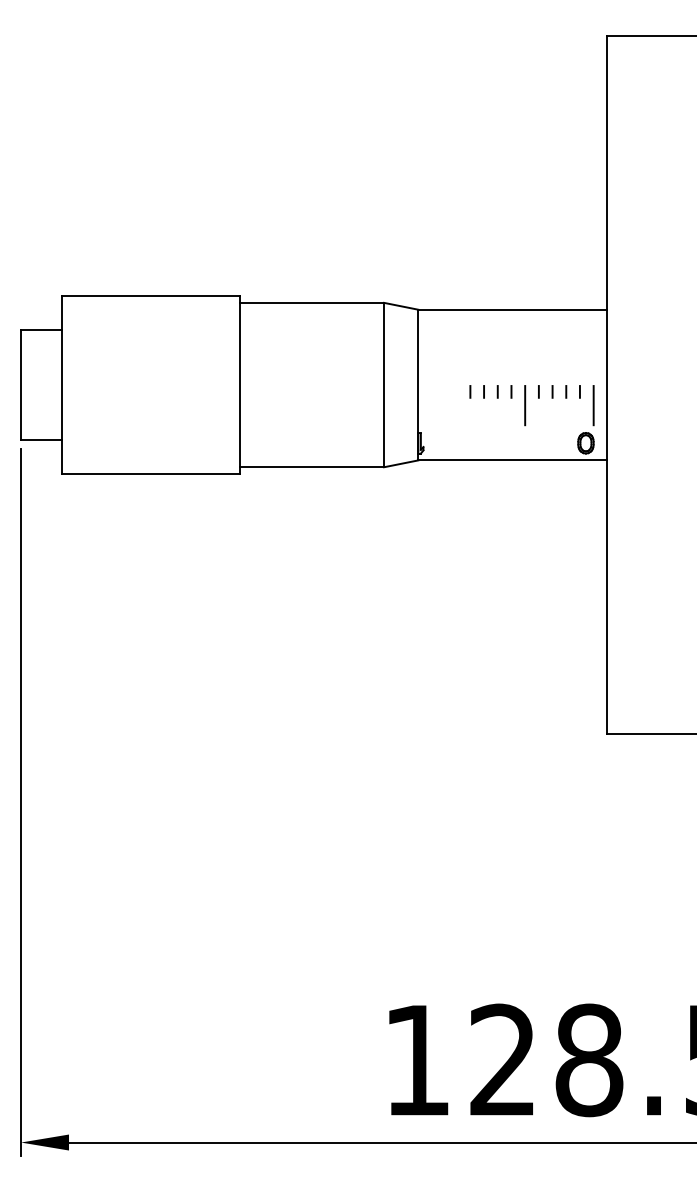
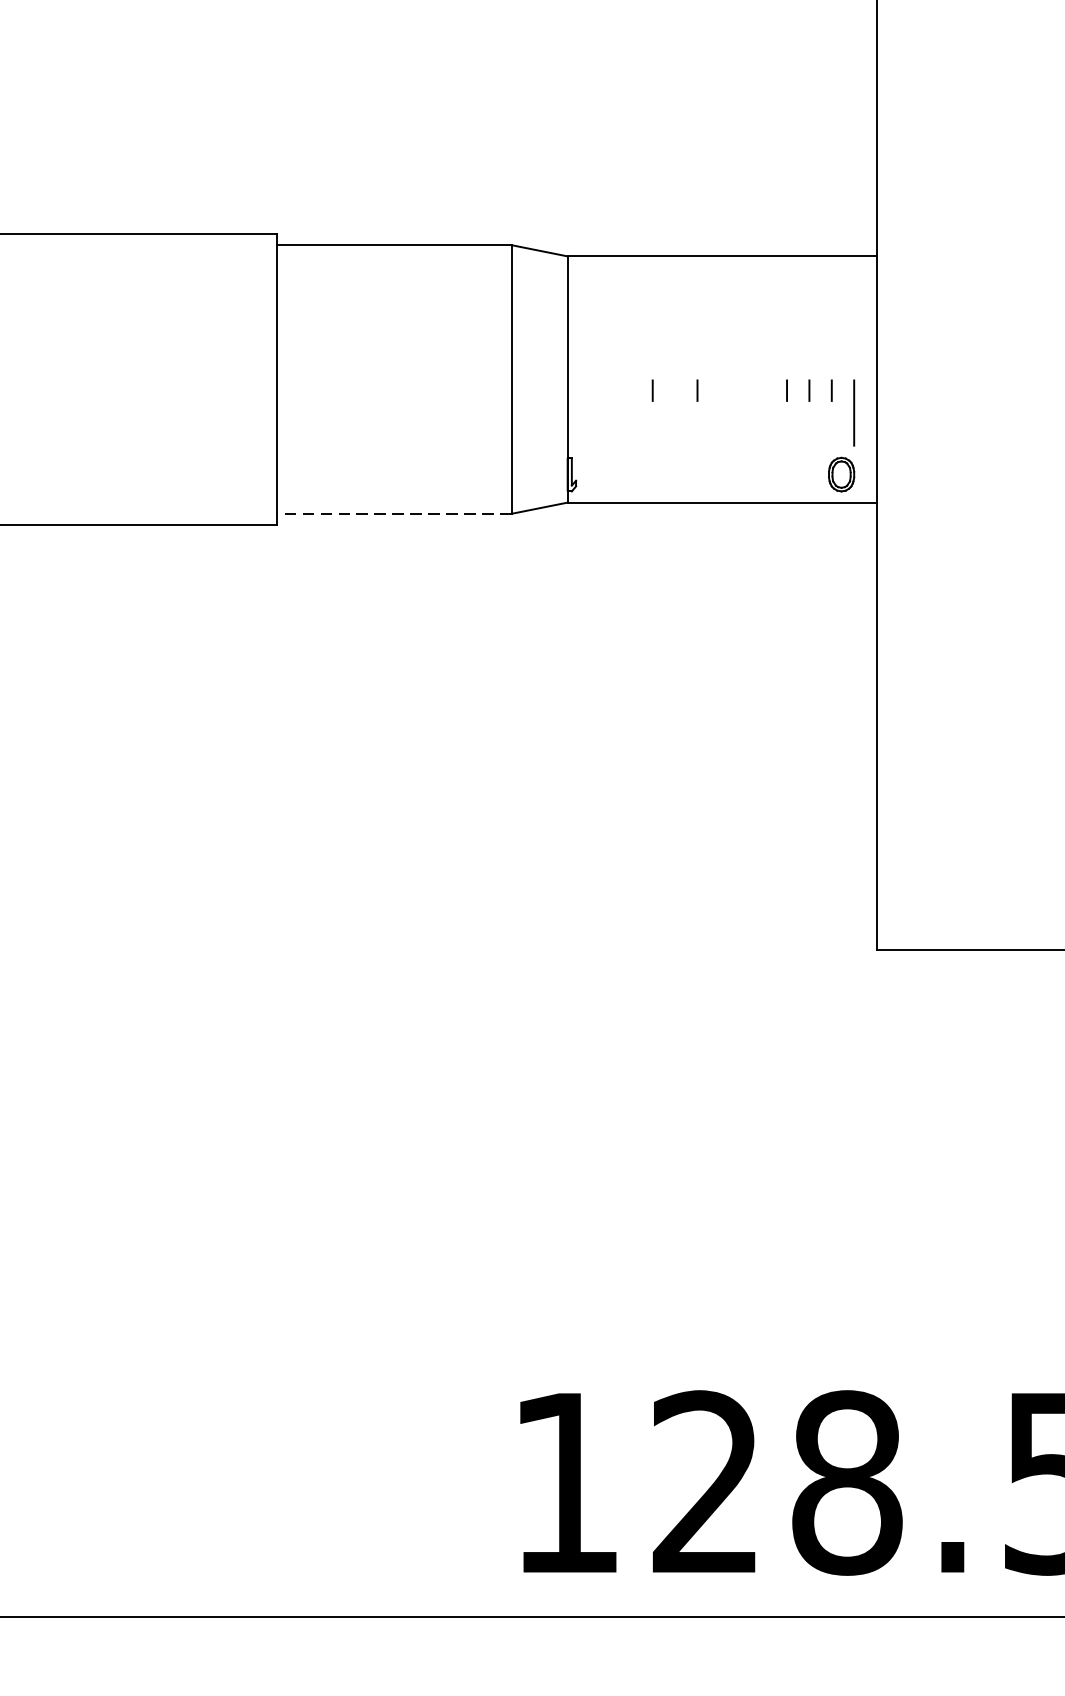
line: (483, 391) -> (674, 390), removed
line: (511, 391) -> (719, 390), removed
line: (538, 391) -> (764, 390), removed
line: (525, 405) -> (742, 412), removed
line: (312, 467) -> (394, 514), solid -> dashed

